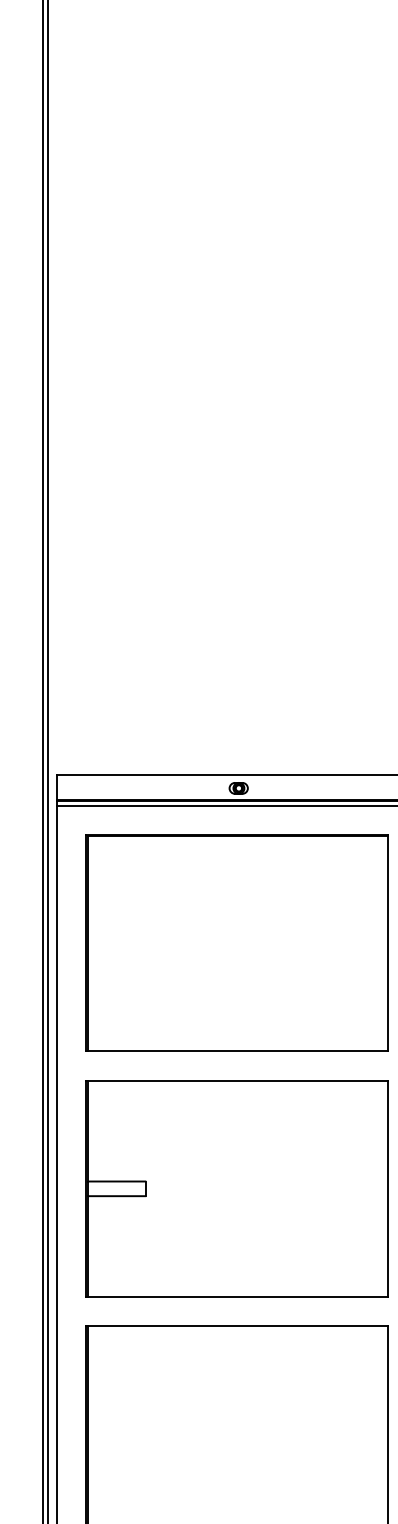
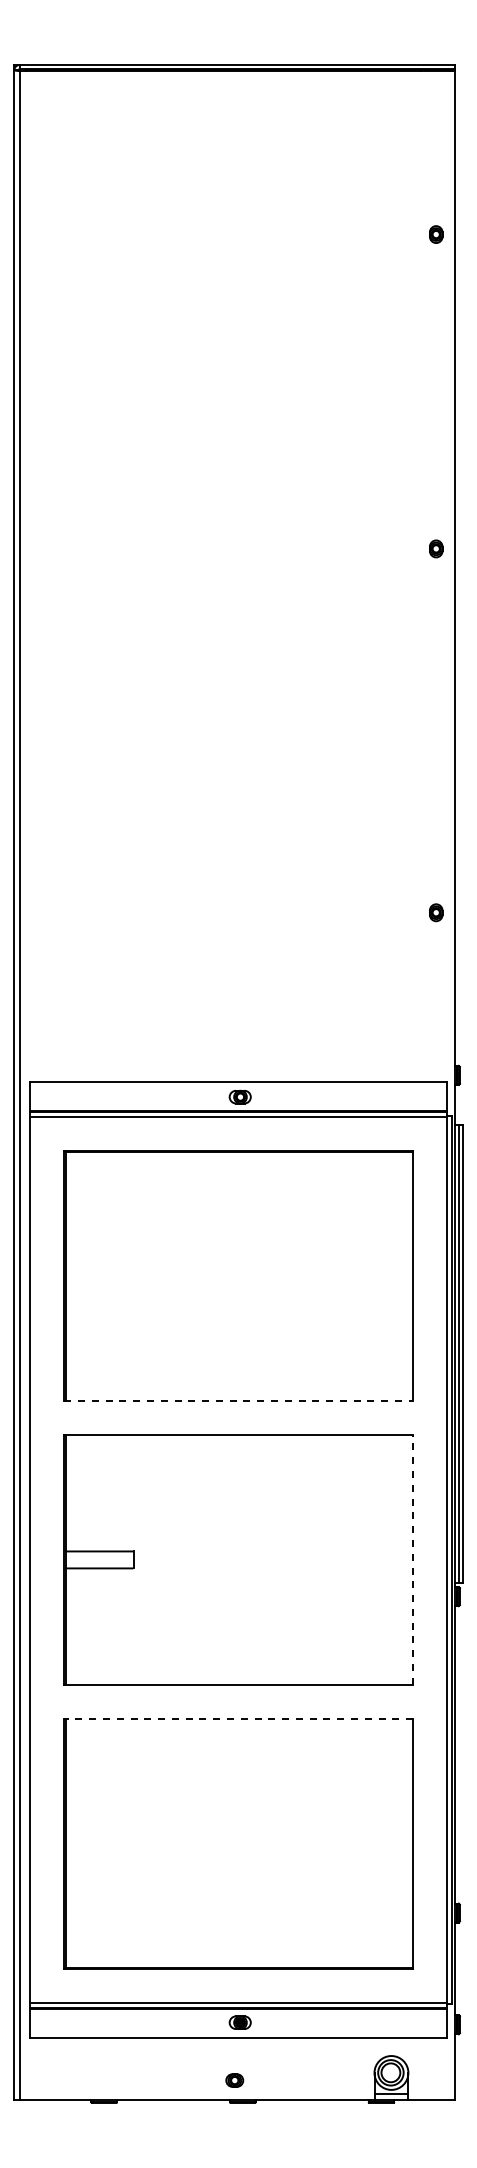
line: (238, 1050) -> (239, 1400), solid -> dashed
line: (388, 1188) -> (413, 1559), solid -> dashed
line: (237, 1326) -> (238, 1718), solid -> dashed

